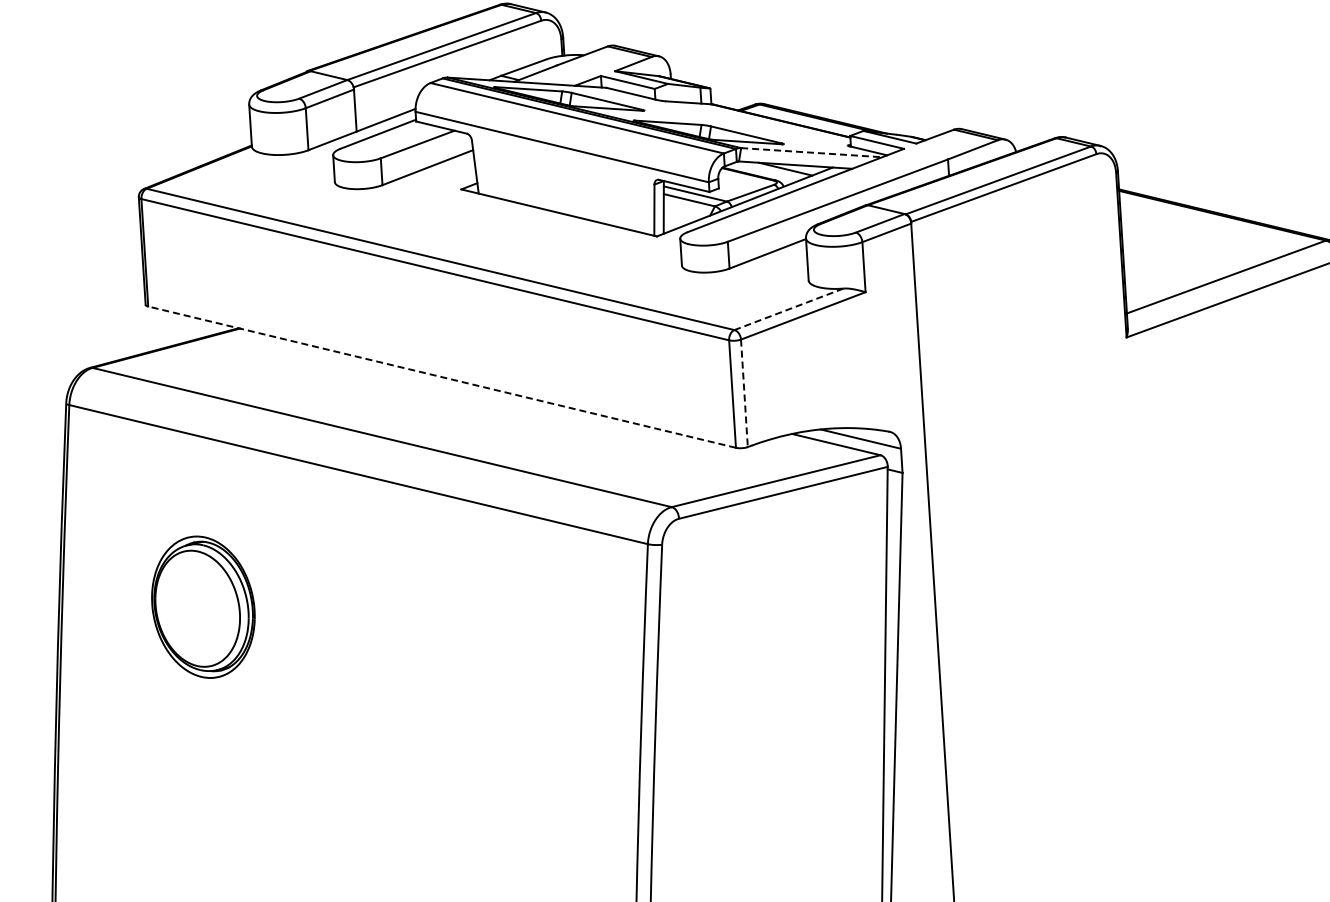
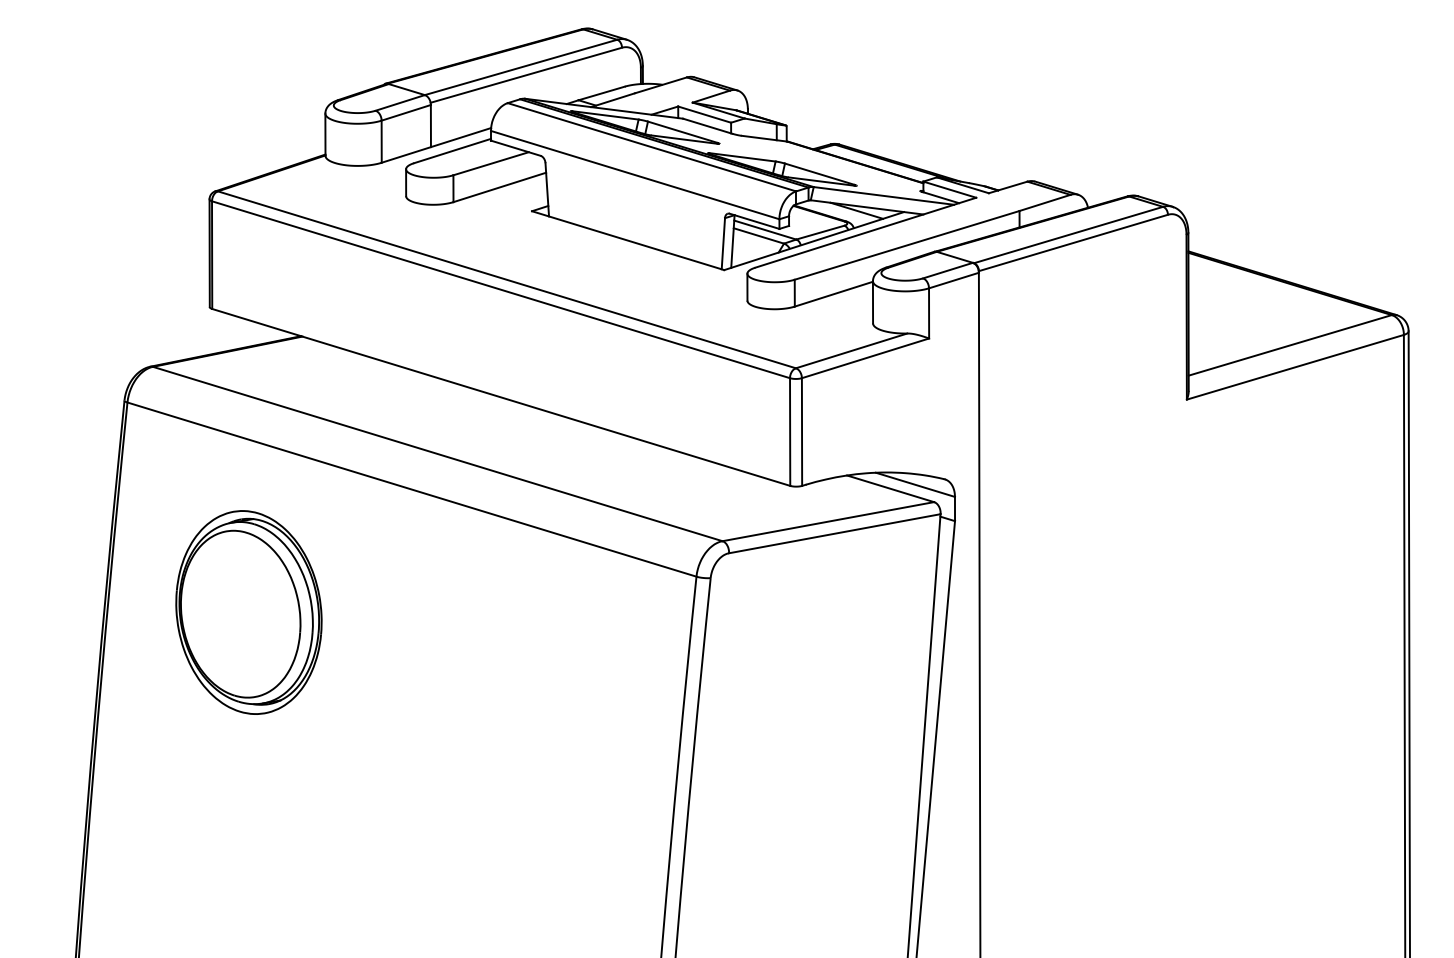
line: (811, 152) -> (883, 195), dashed -> solid
line: (788, 309) -> (851, 351), dashed -> solid
line: (441, 377) -> (500, 397), dashed -> solid
line: (744, 393) -> (802, 432), dashed -> solid
part: (202, 607) -> (248, 612), size x1.43

